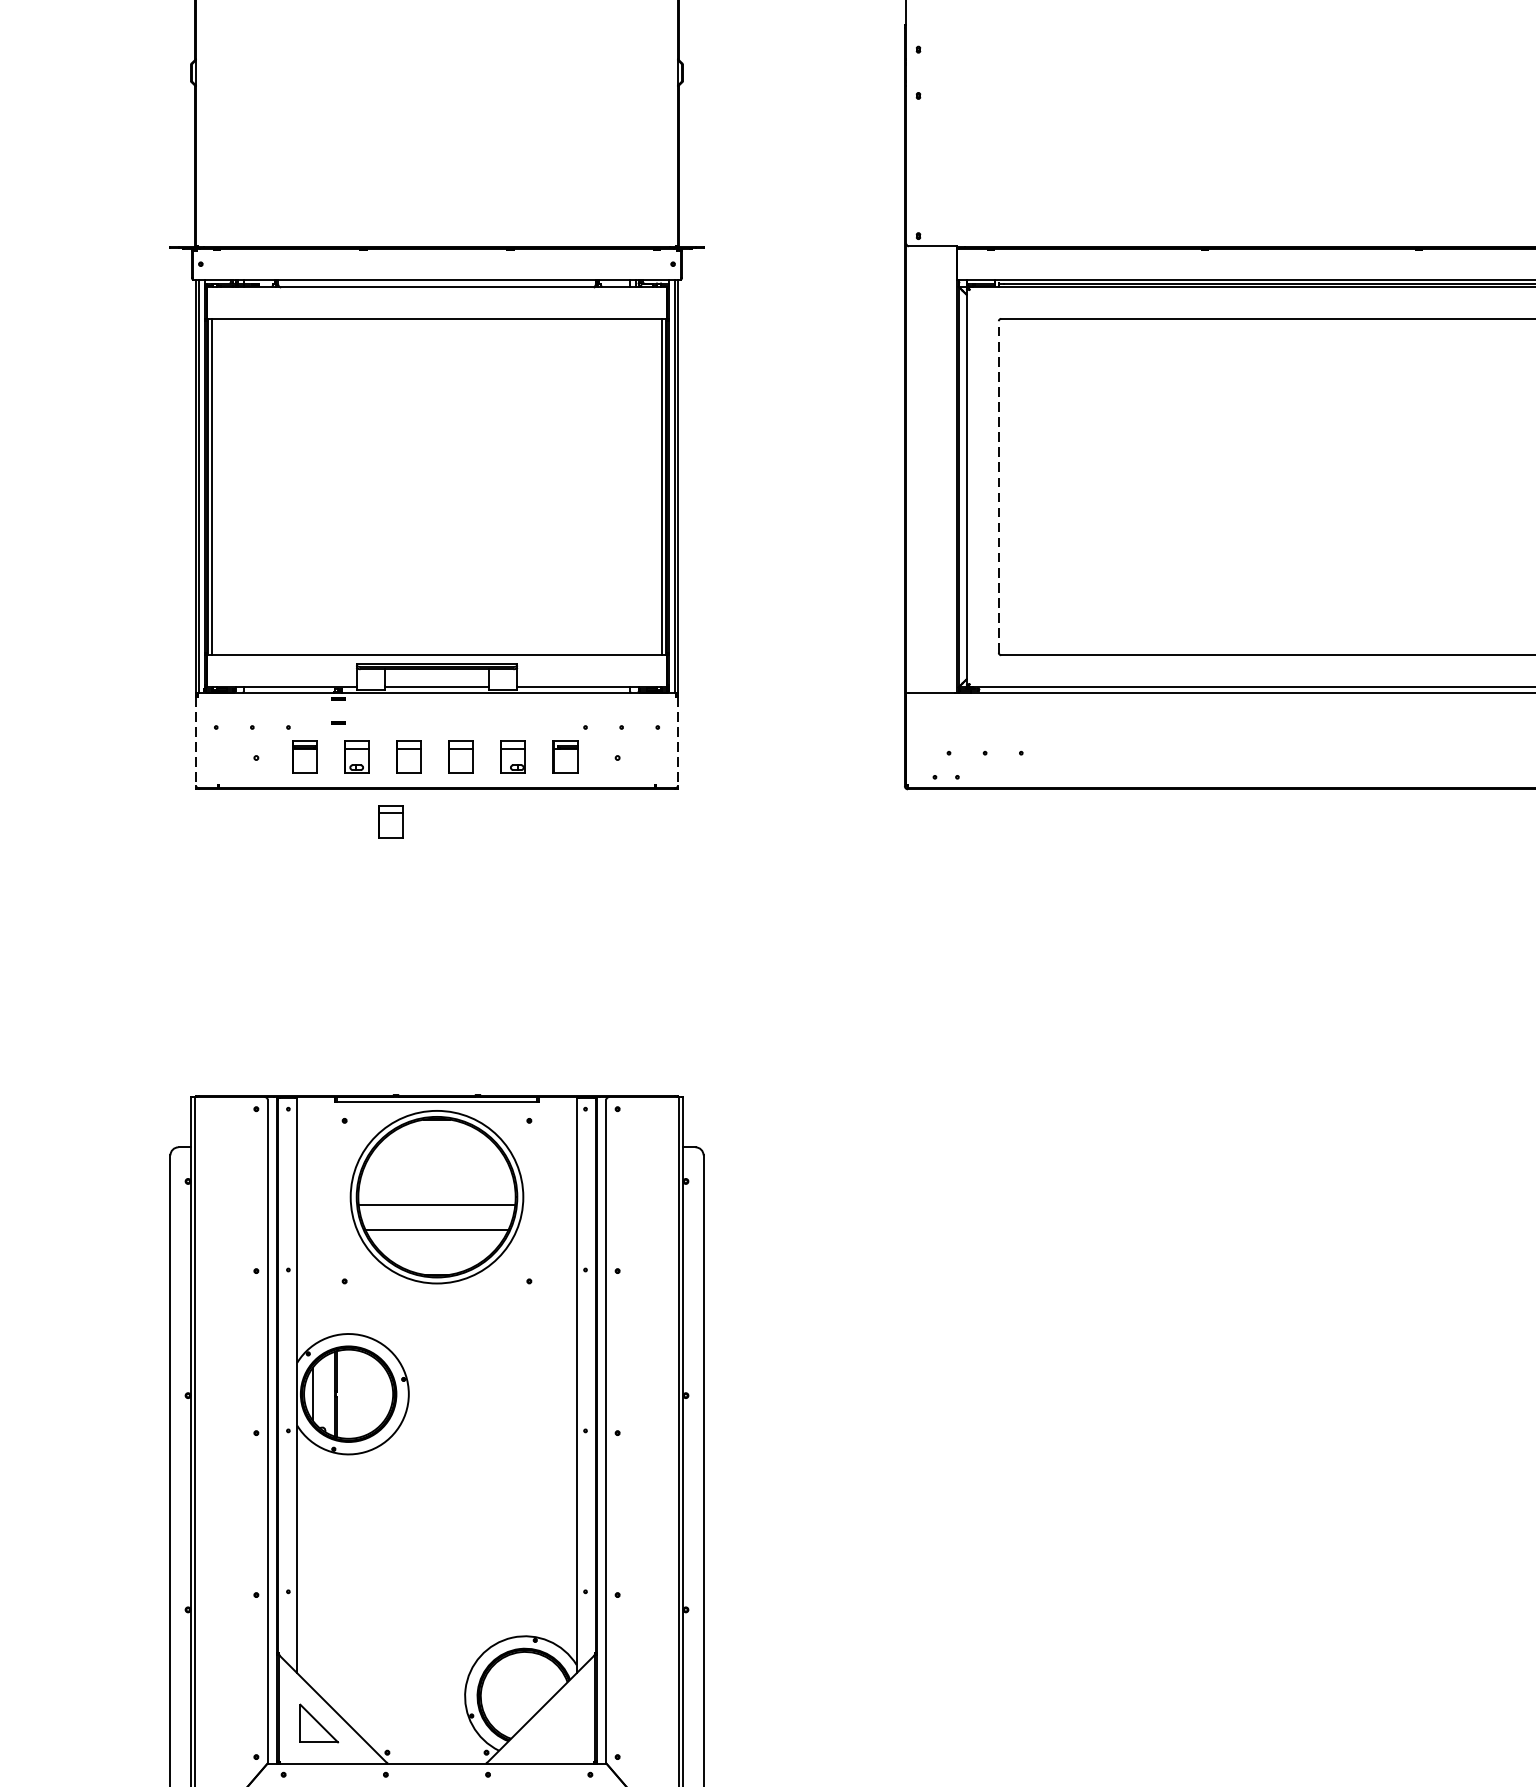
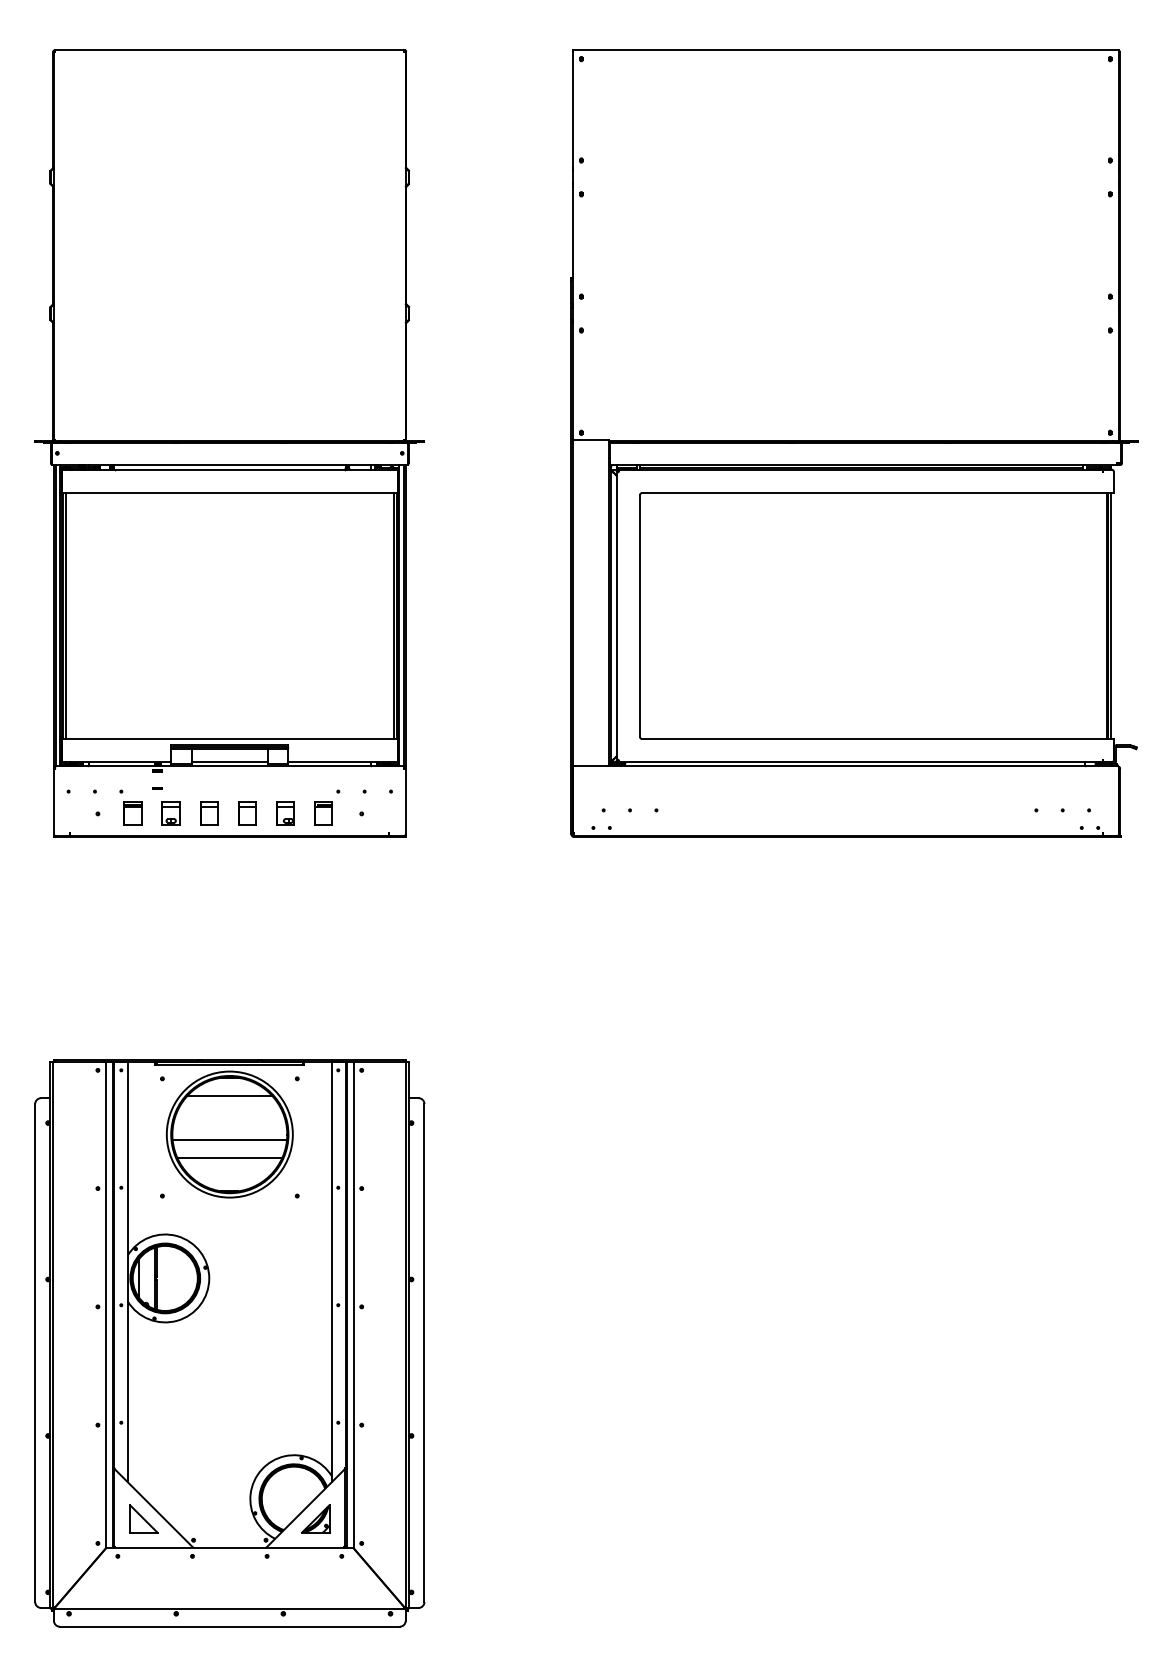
line: (999, 486) -> (640, 615), dashed -> solid
line: (195, 741) -> (53, 801), dashed -> solid
line: (677, 741) -> (405, 801), dashed -> solid
part: (391, 821) -> (196, 860), removed
line: (436, 1145) -> (229, 1096), added
part: (554, 1722) -> (315, 1518), added

